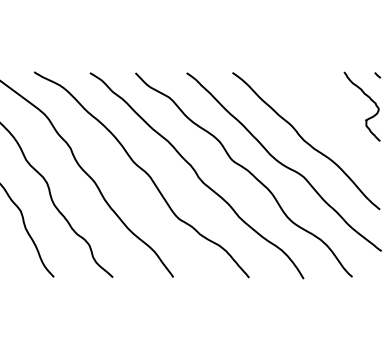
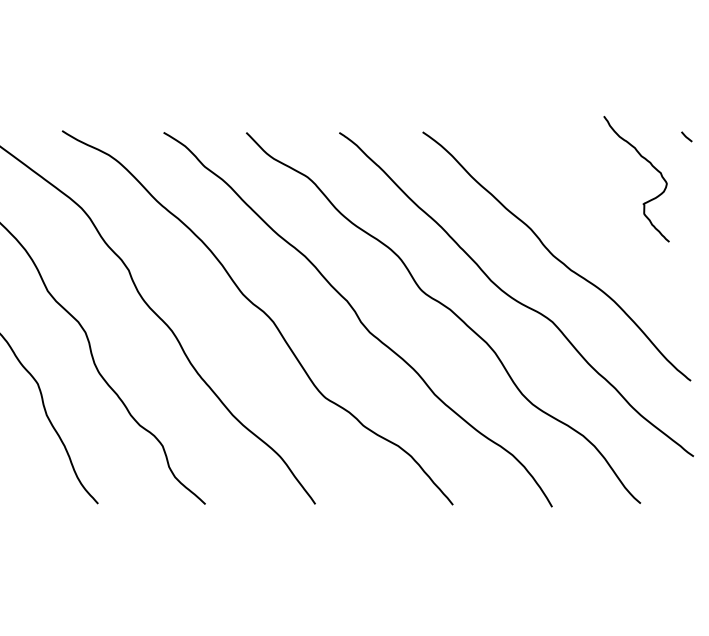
curve: (369, 99) -> (649, 166), moved

